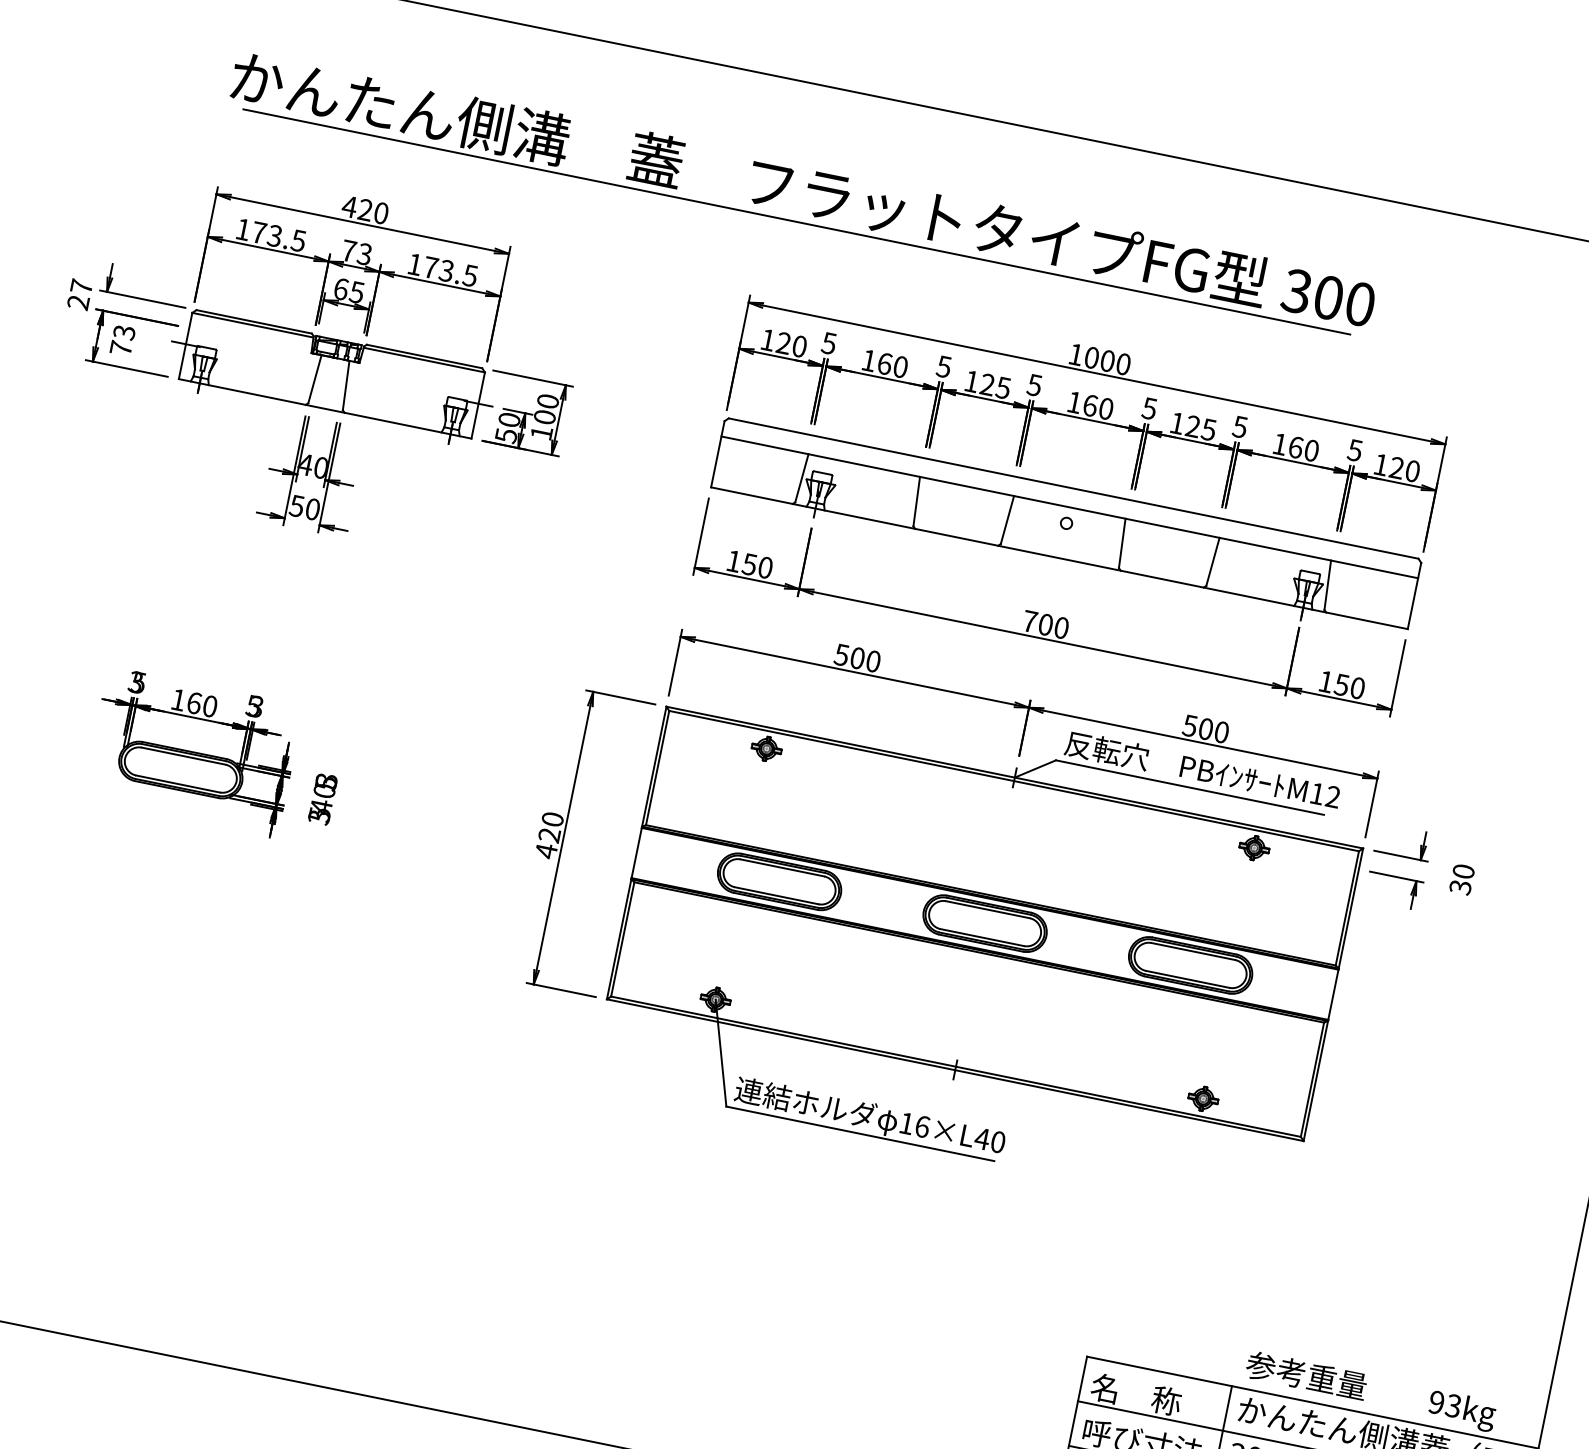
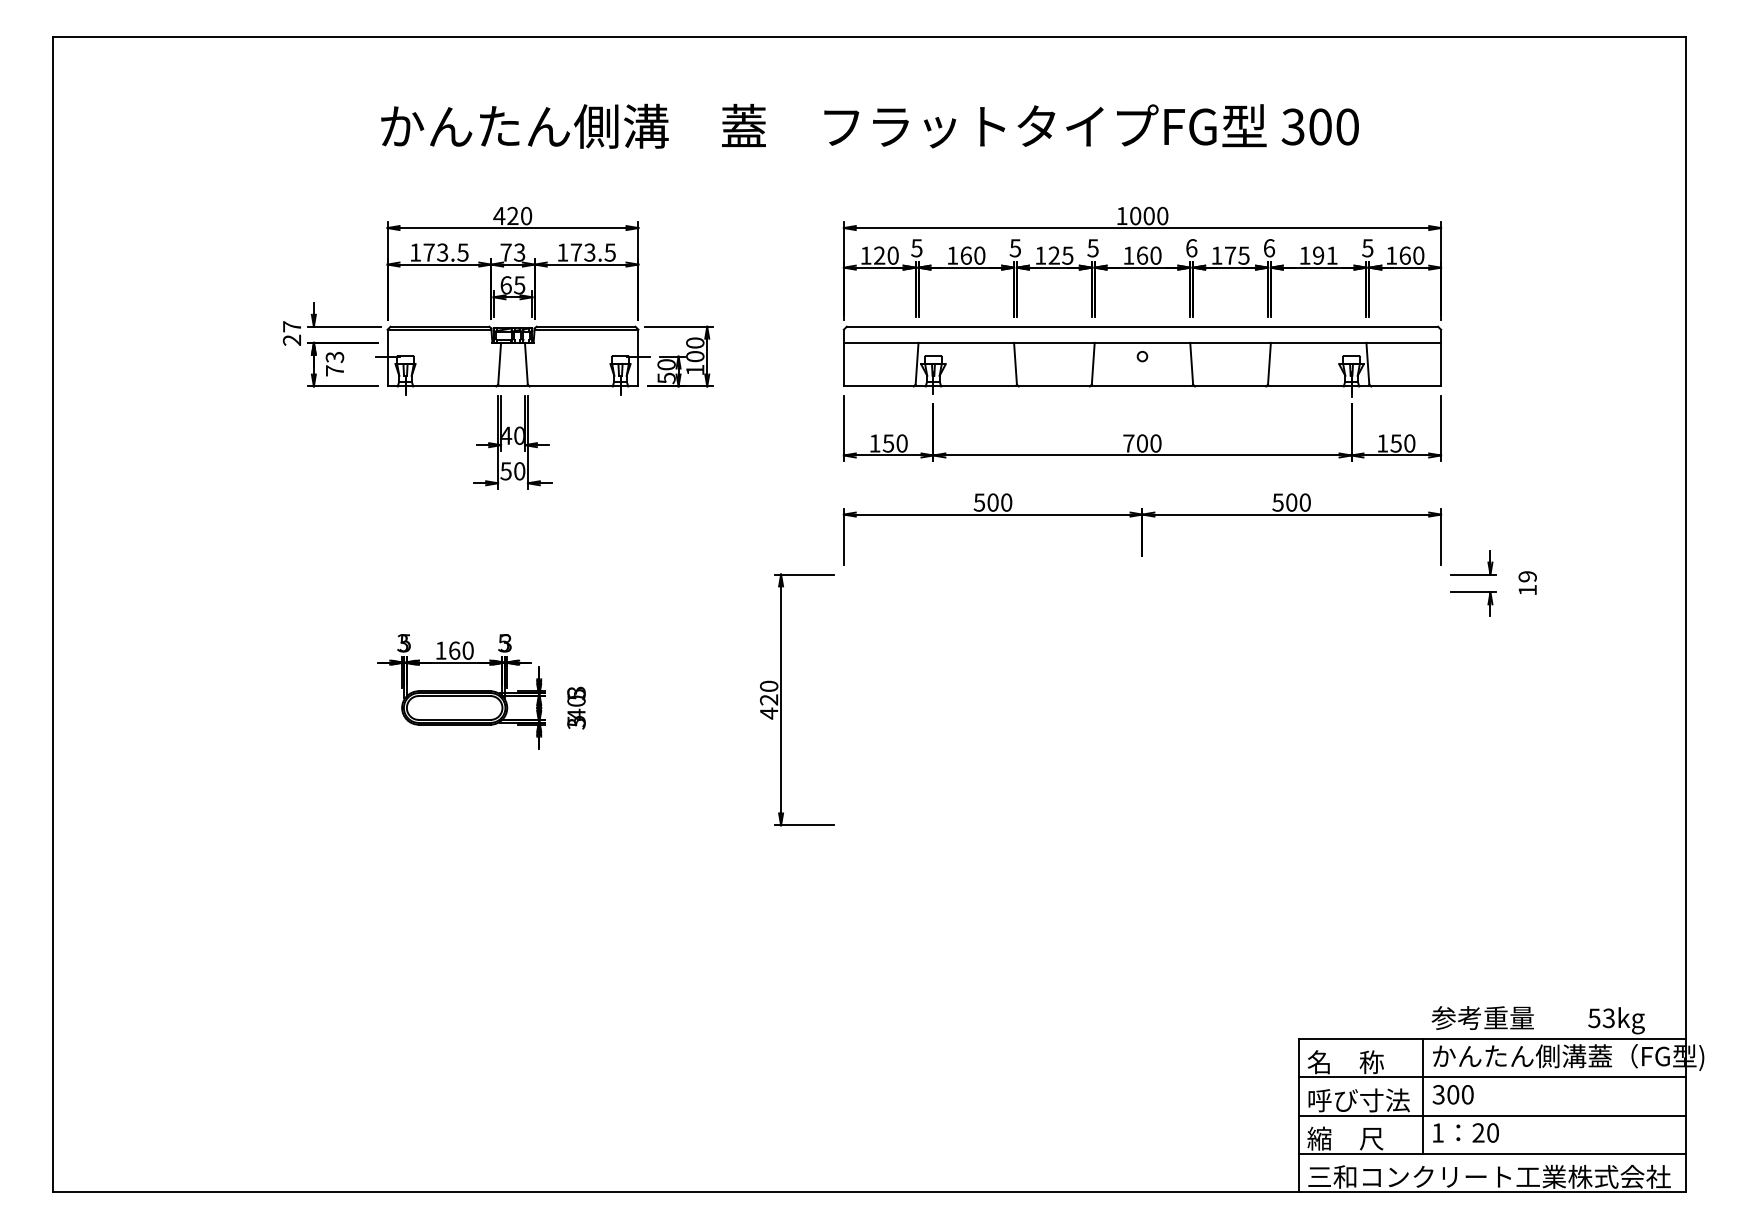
line: (796, 221) -> (869, 153), removed
text: (1149, 408) -> (1191, 248), 5 -> 6
text: (1193, 426) -> (1230, 255), 125 -> 175
text: (1240, 427) -> (1269, 248), 5 -> 6
text: (1304, 448) -> (1325, 255), 160 -> 191
text: (1396, 467) -> (1404, 255), 120 -> 160
text: (1461, 879) -> (1527, 583), 30 -> 19
part: (982, 935) -> (1142, 709), removed
text: (1436, 1402) -> (1594, 1018), 93kg -> 53kg

